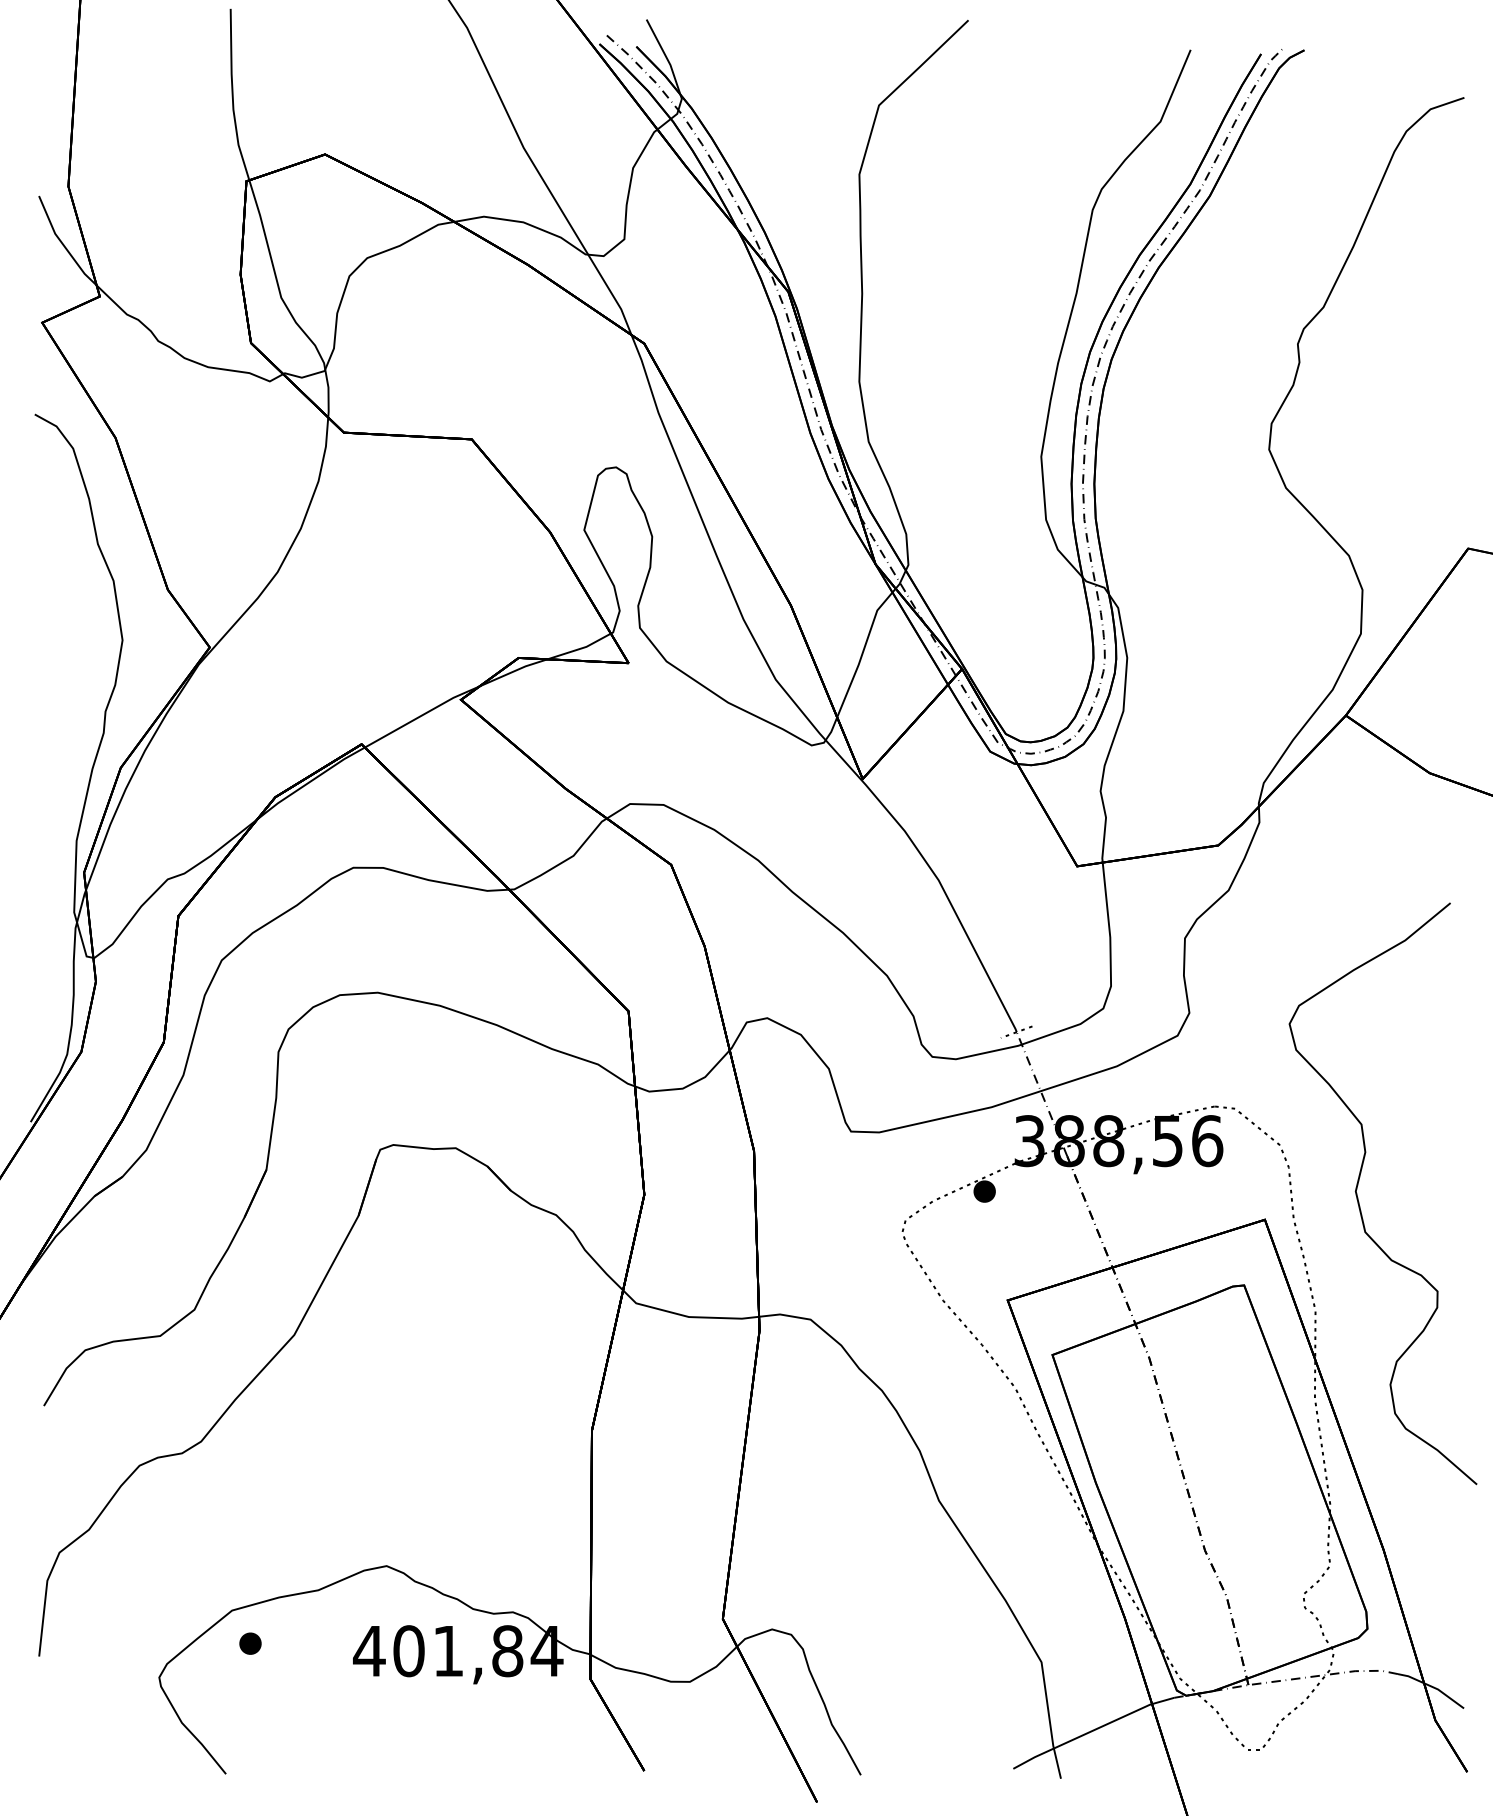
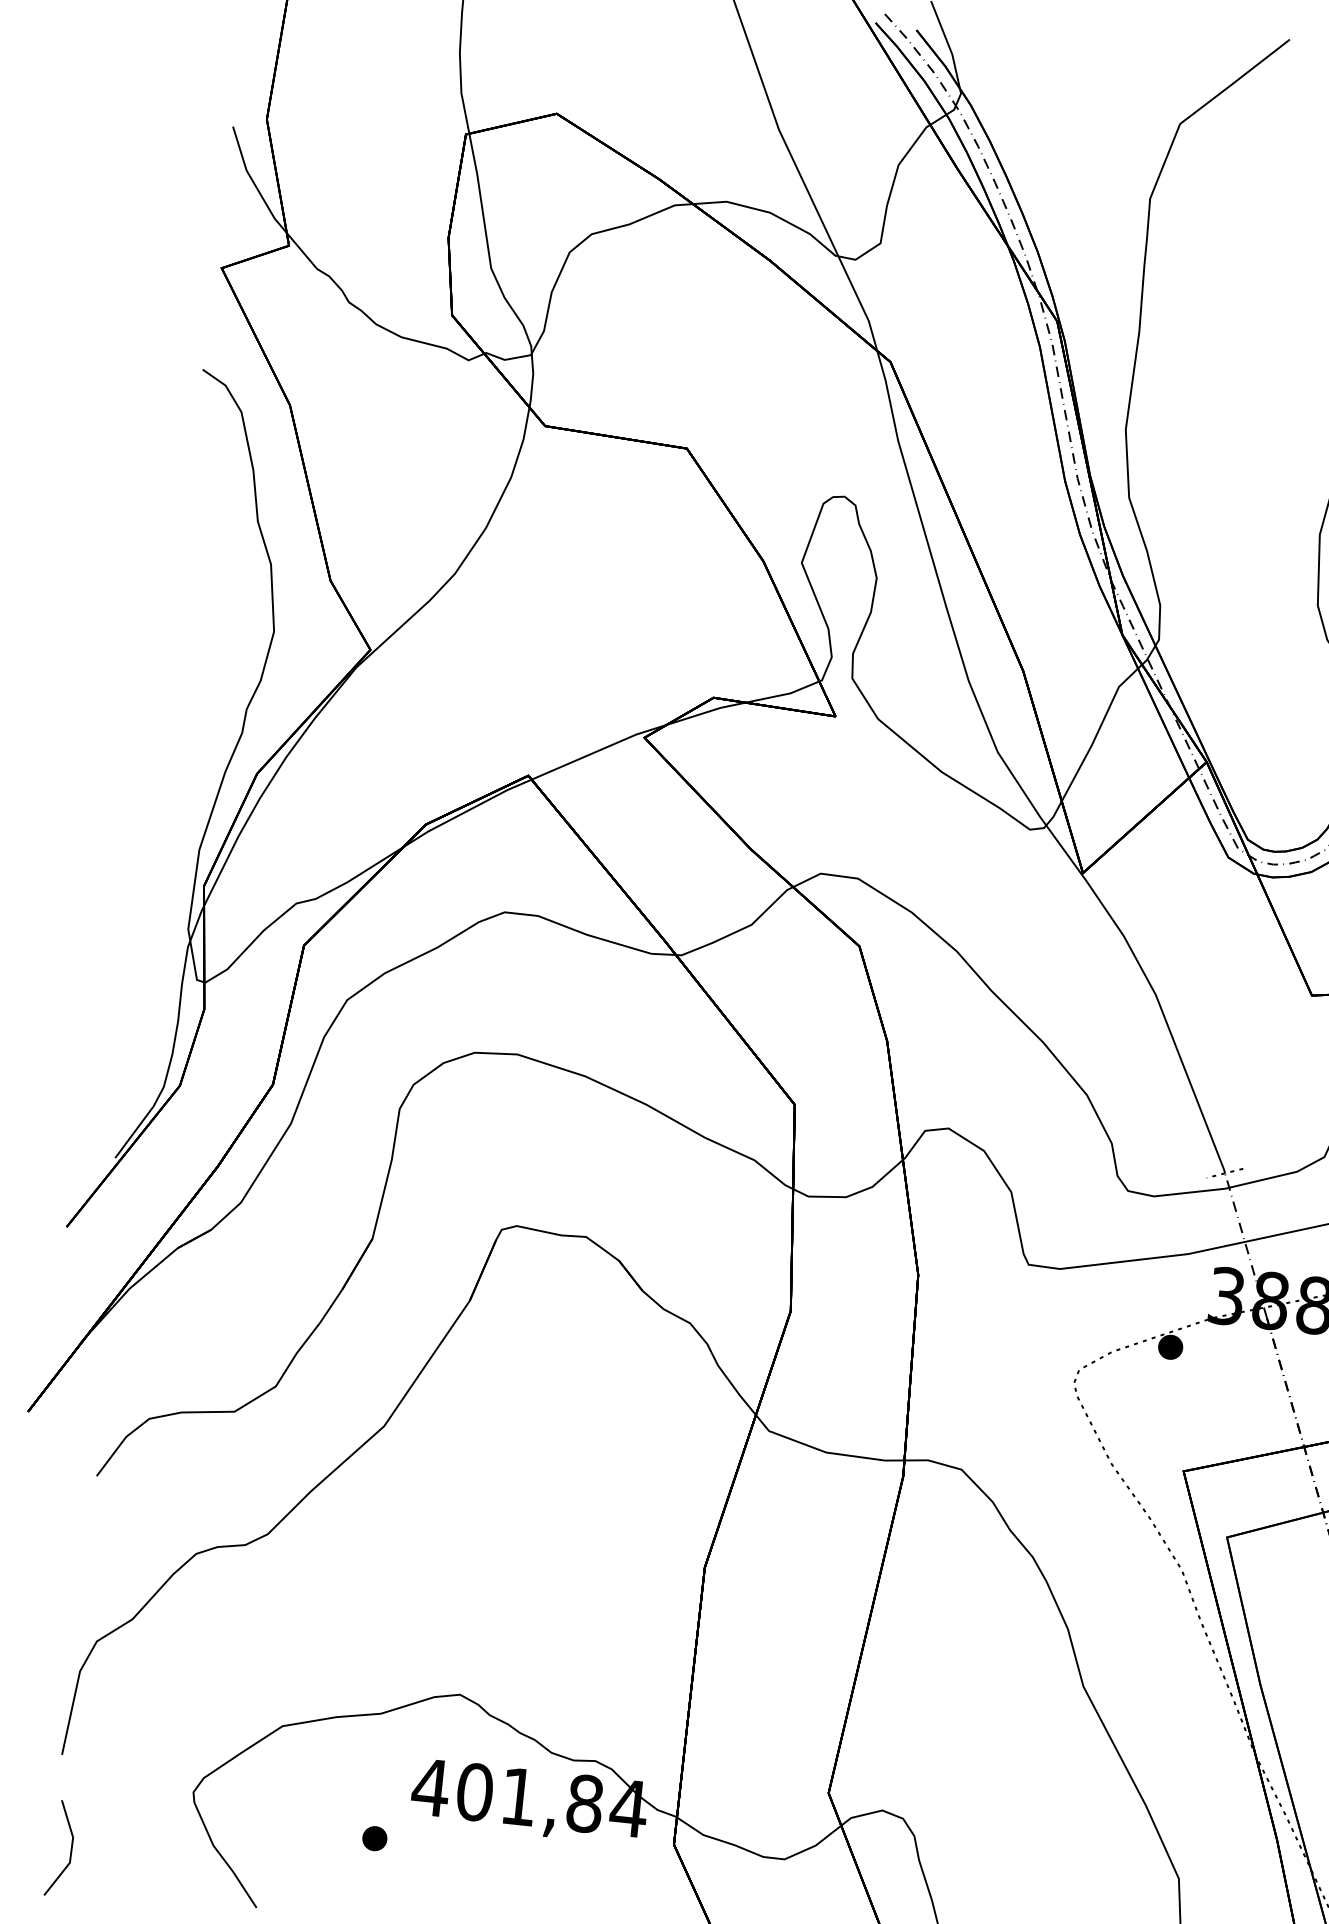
part: (250, 1643) -> (374, 1838), moved
line: (55, 1739) -> (70, 1849), added

